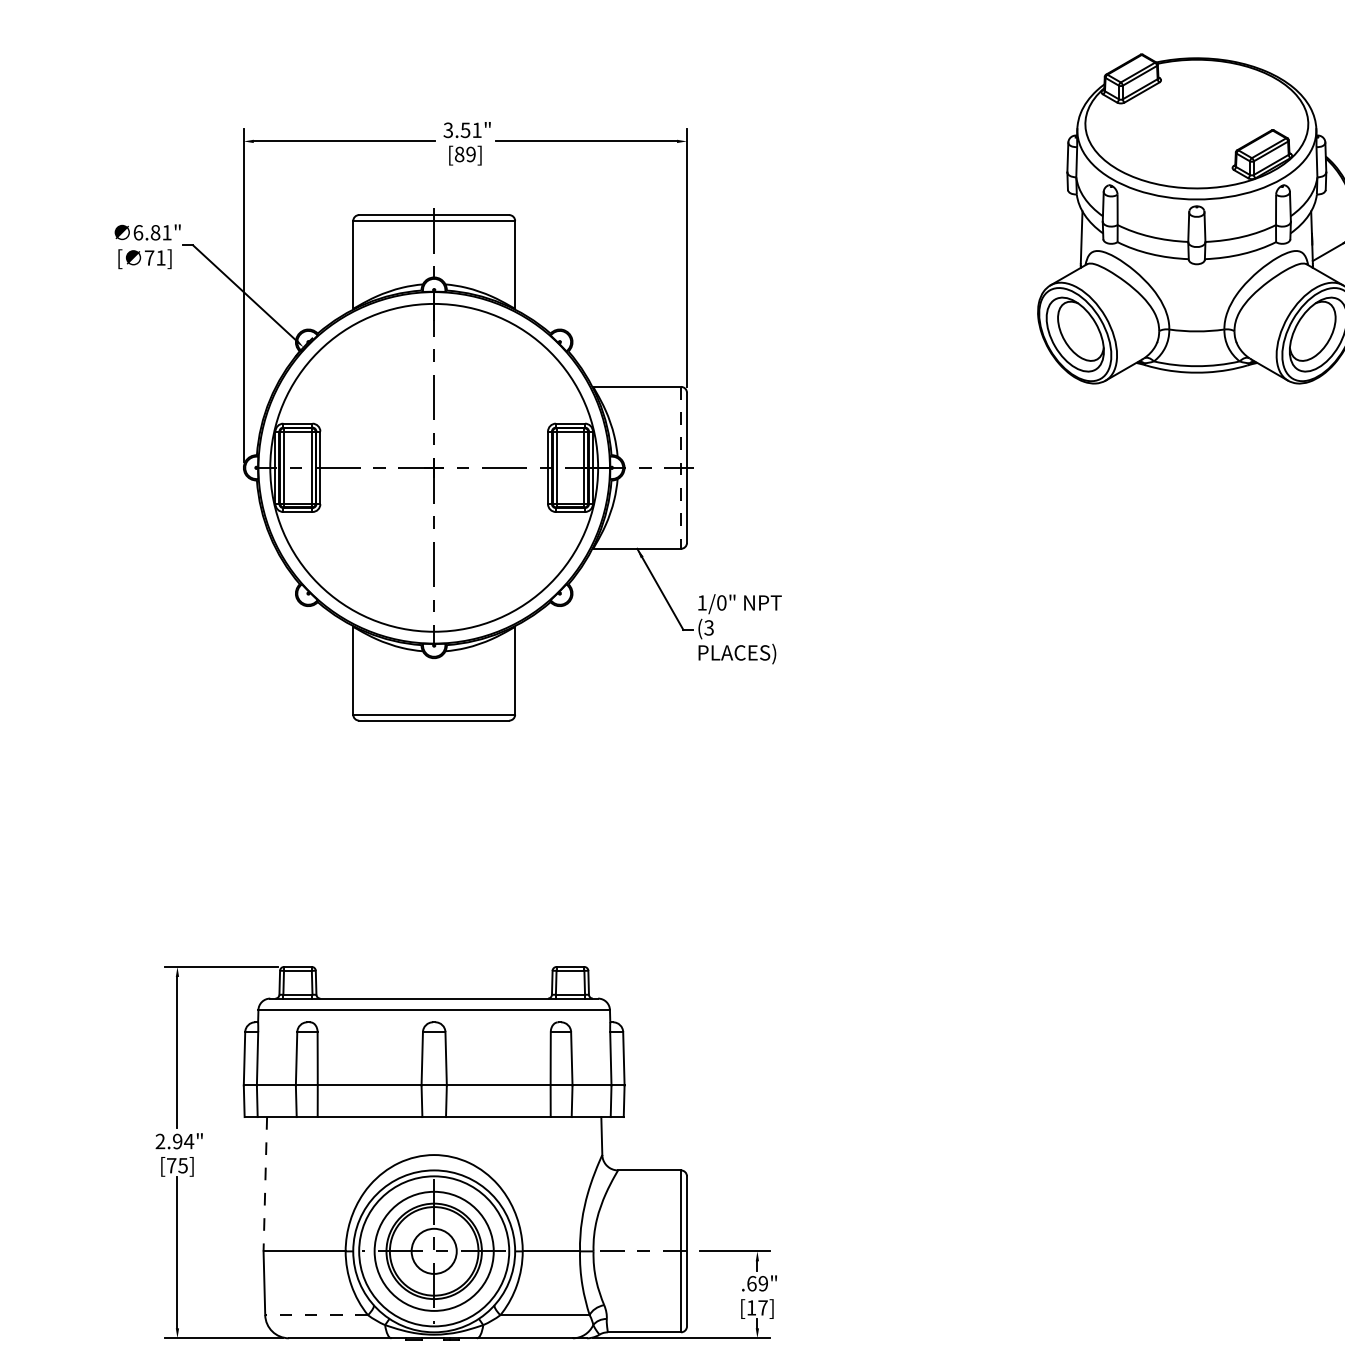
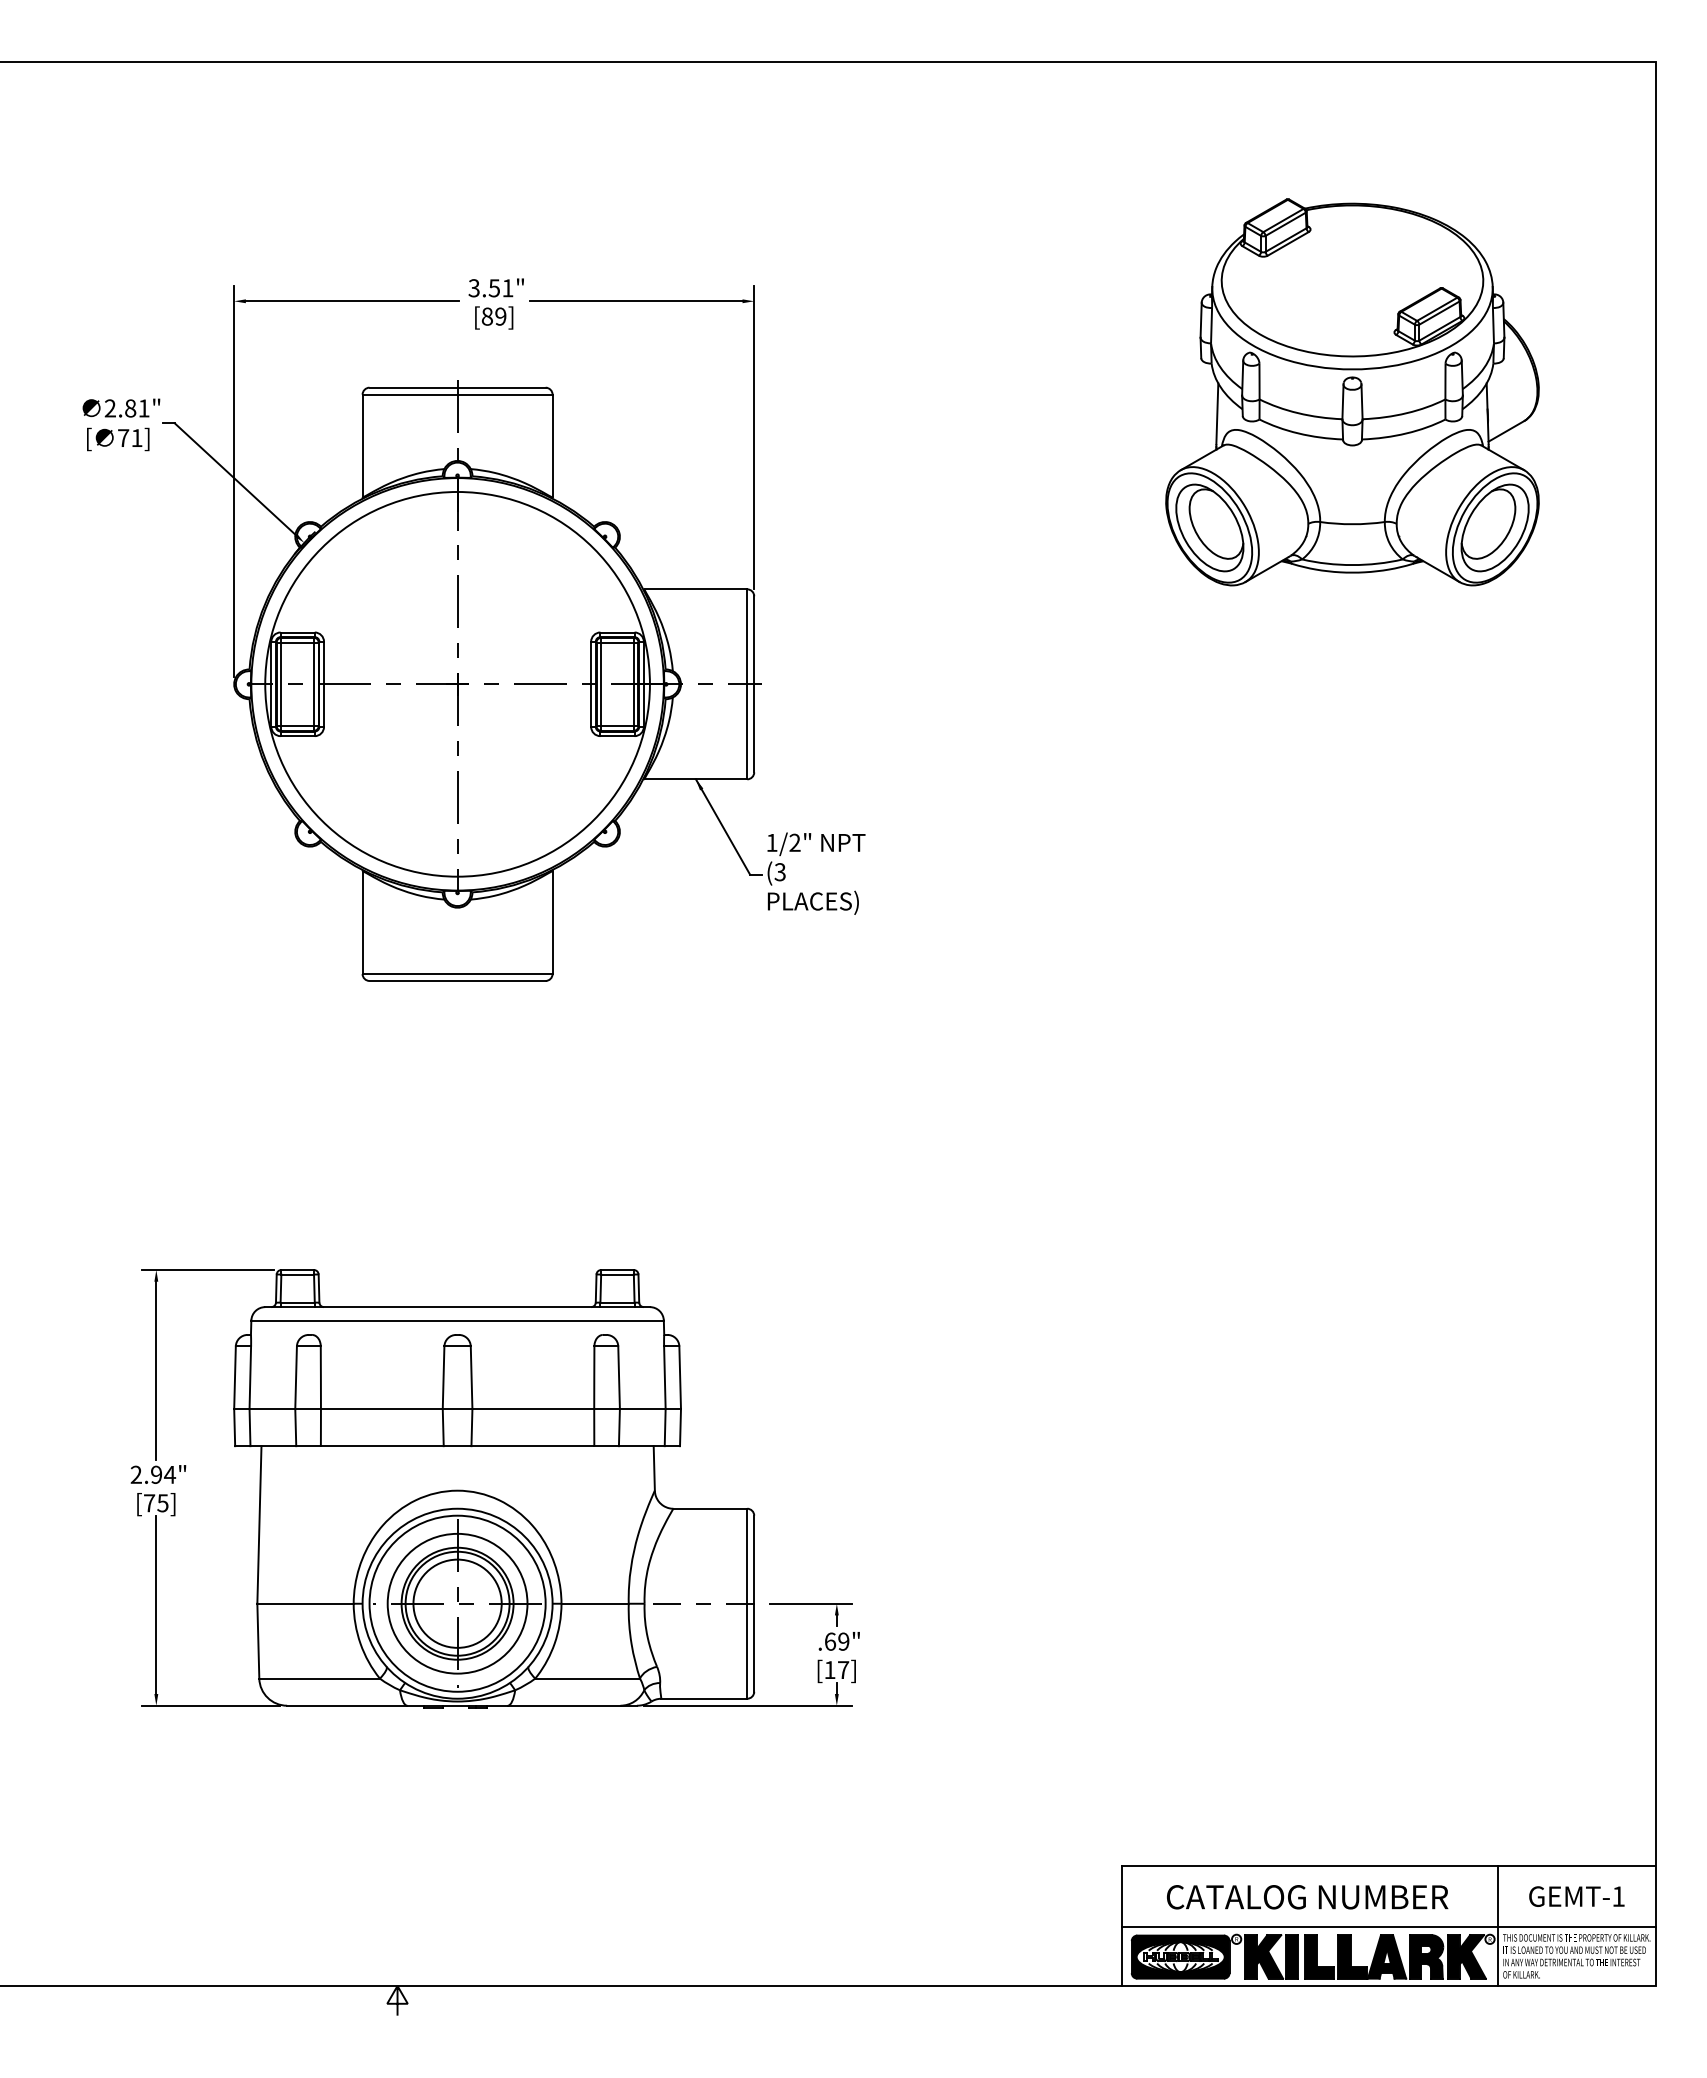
text: (138, 232) -> (110, 408), 6.81" -> 2.81"
line: (681, 467) -> (747, 684), dashed -> solid
text: (721, 602) -> (794, 842), 1/0" -> 1/2"
line: (265, 1183) -> (259, 1524), dashed -> solid
circle: (434, 1251) -> (457, 1603), size x1.67
line: (316, 1315) -> (319, 1678), dashed -> solid

